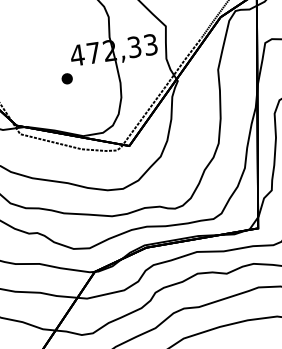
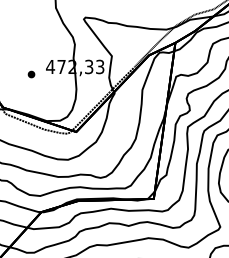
part: (67, 78) -> (31, 74), moved

